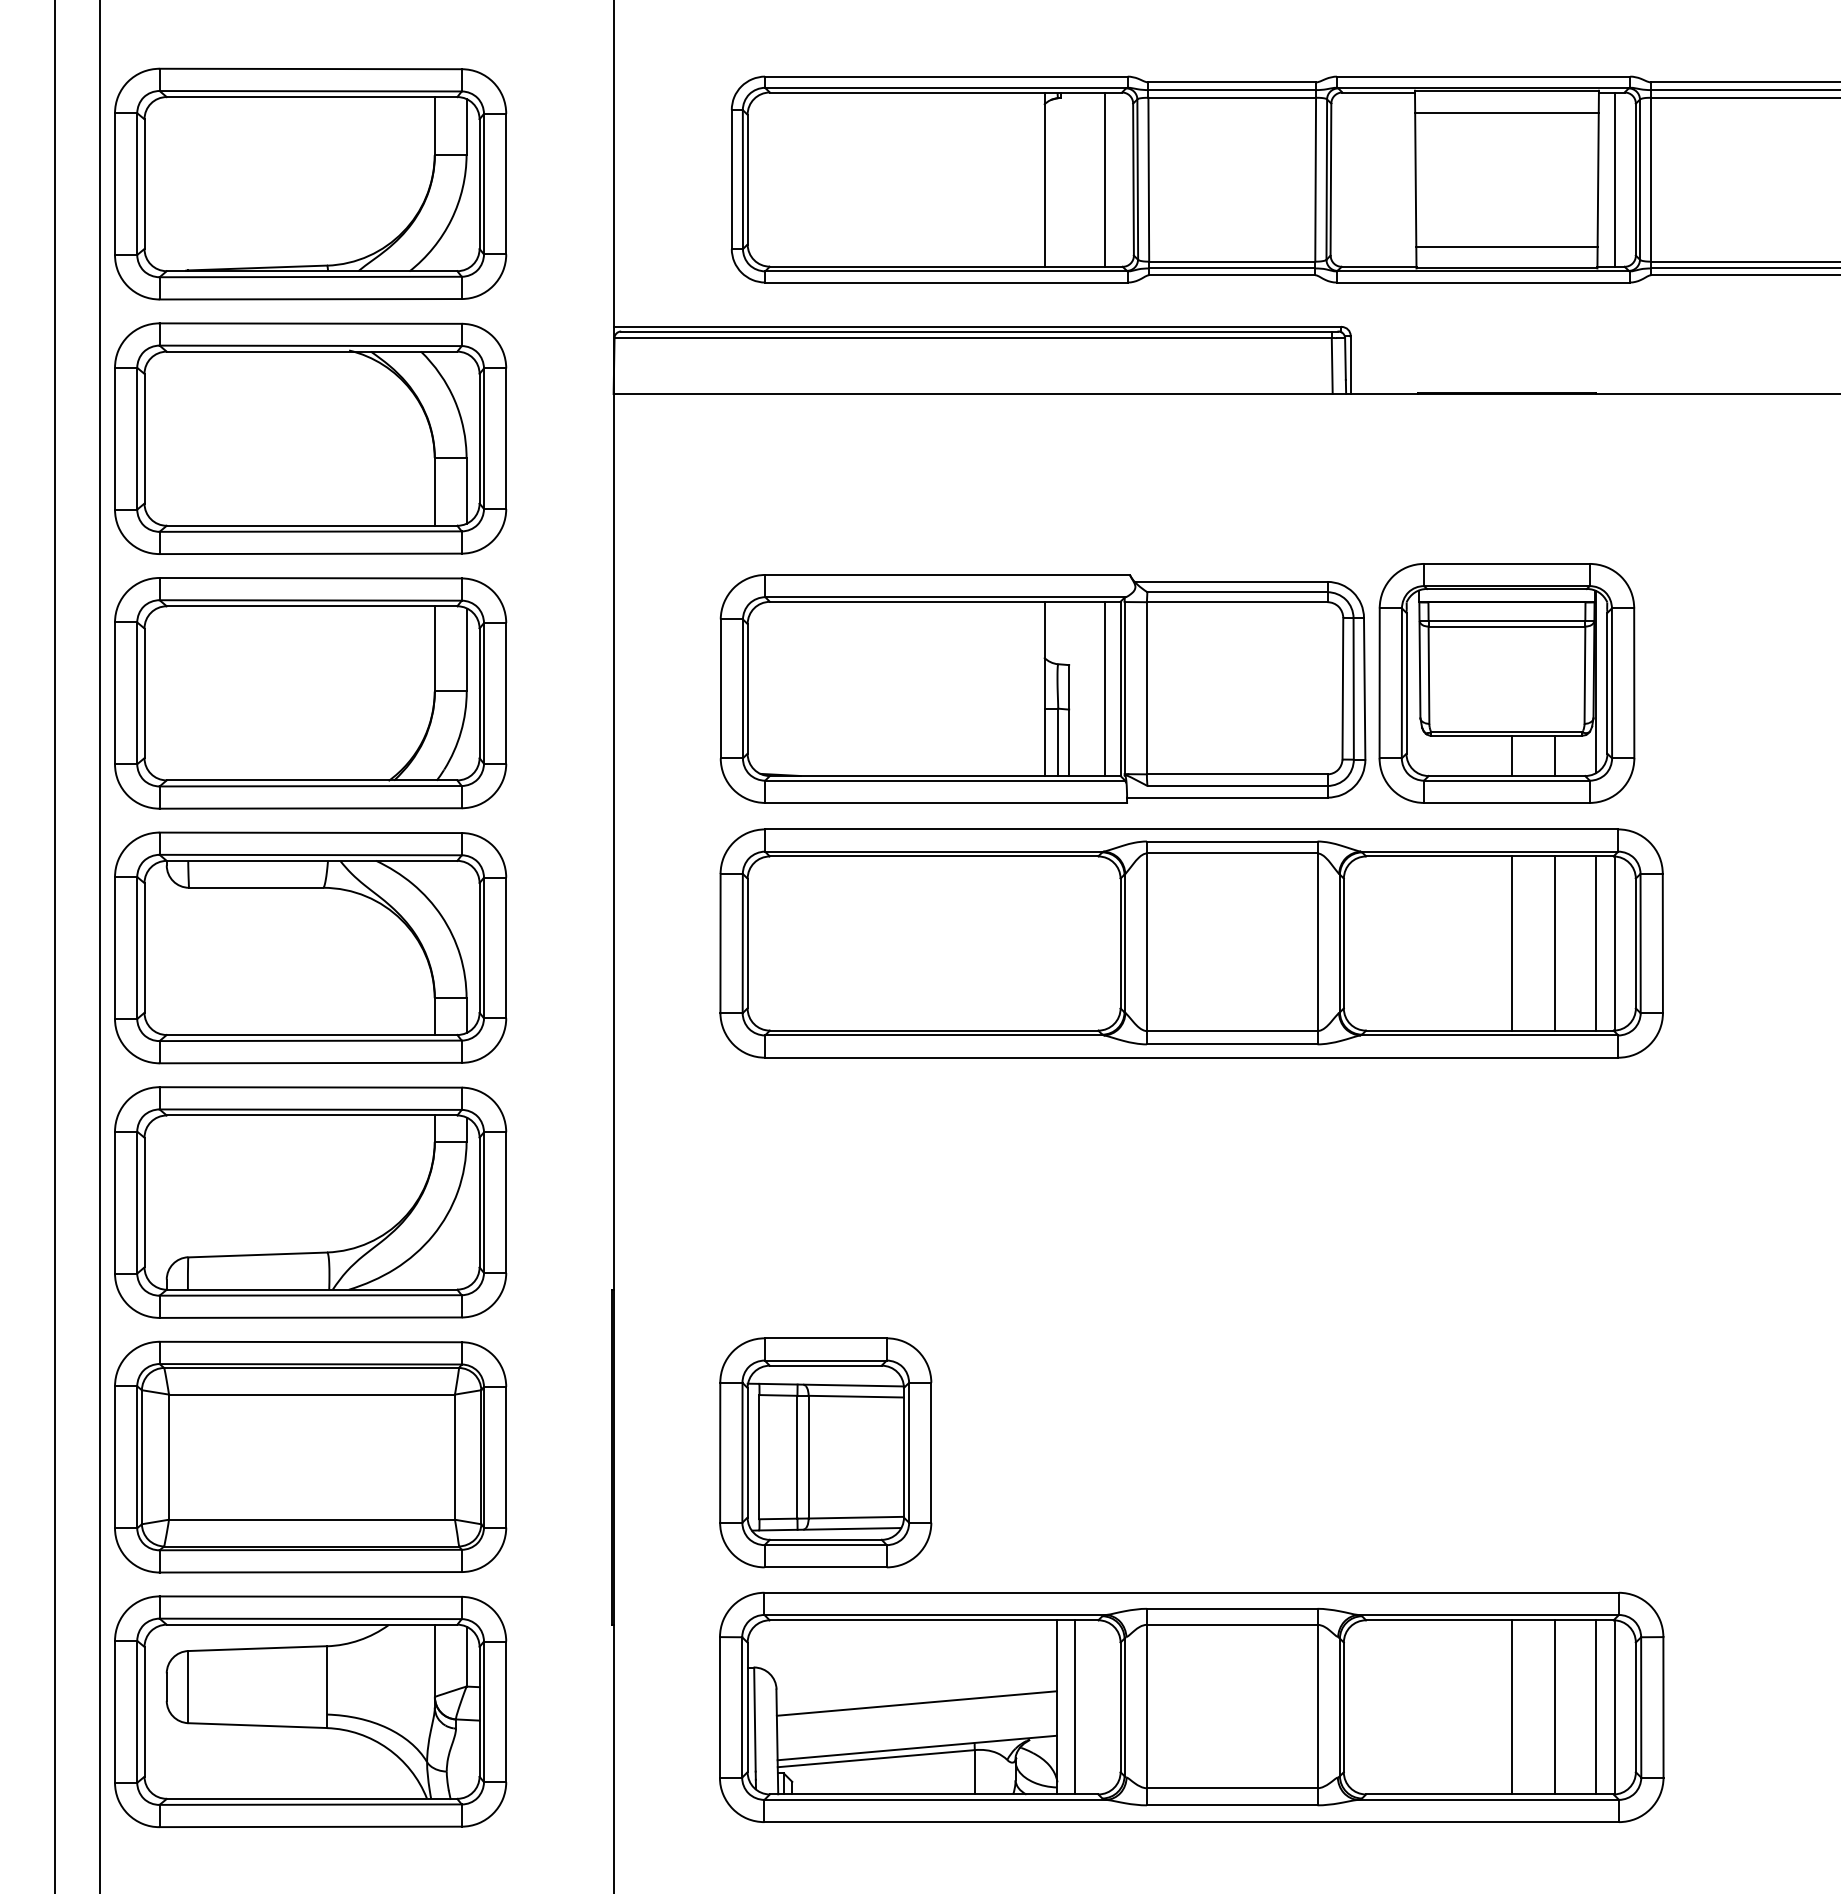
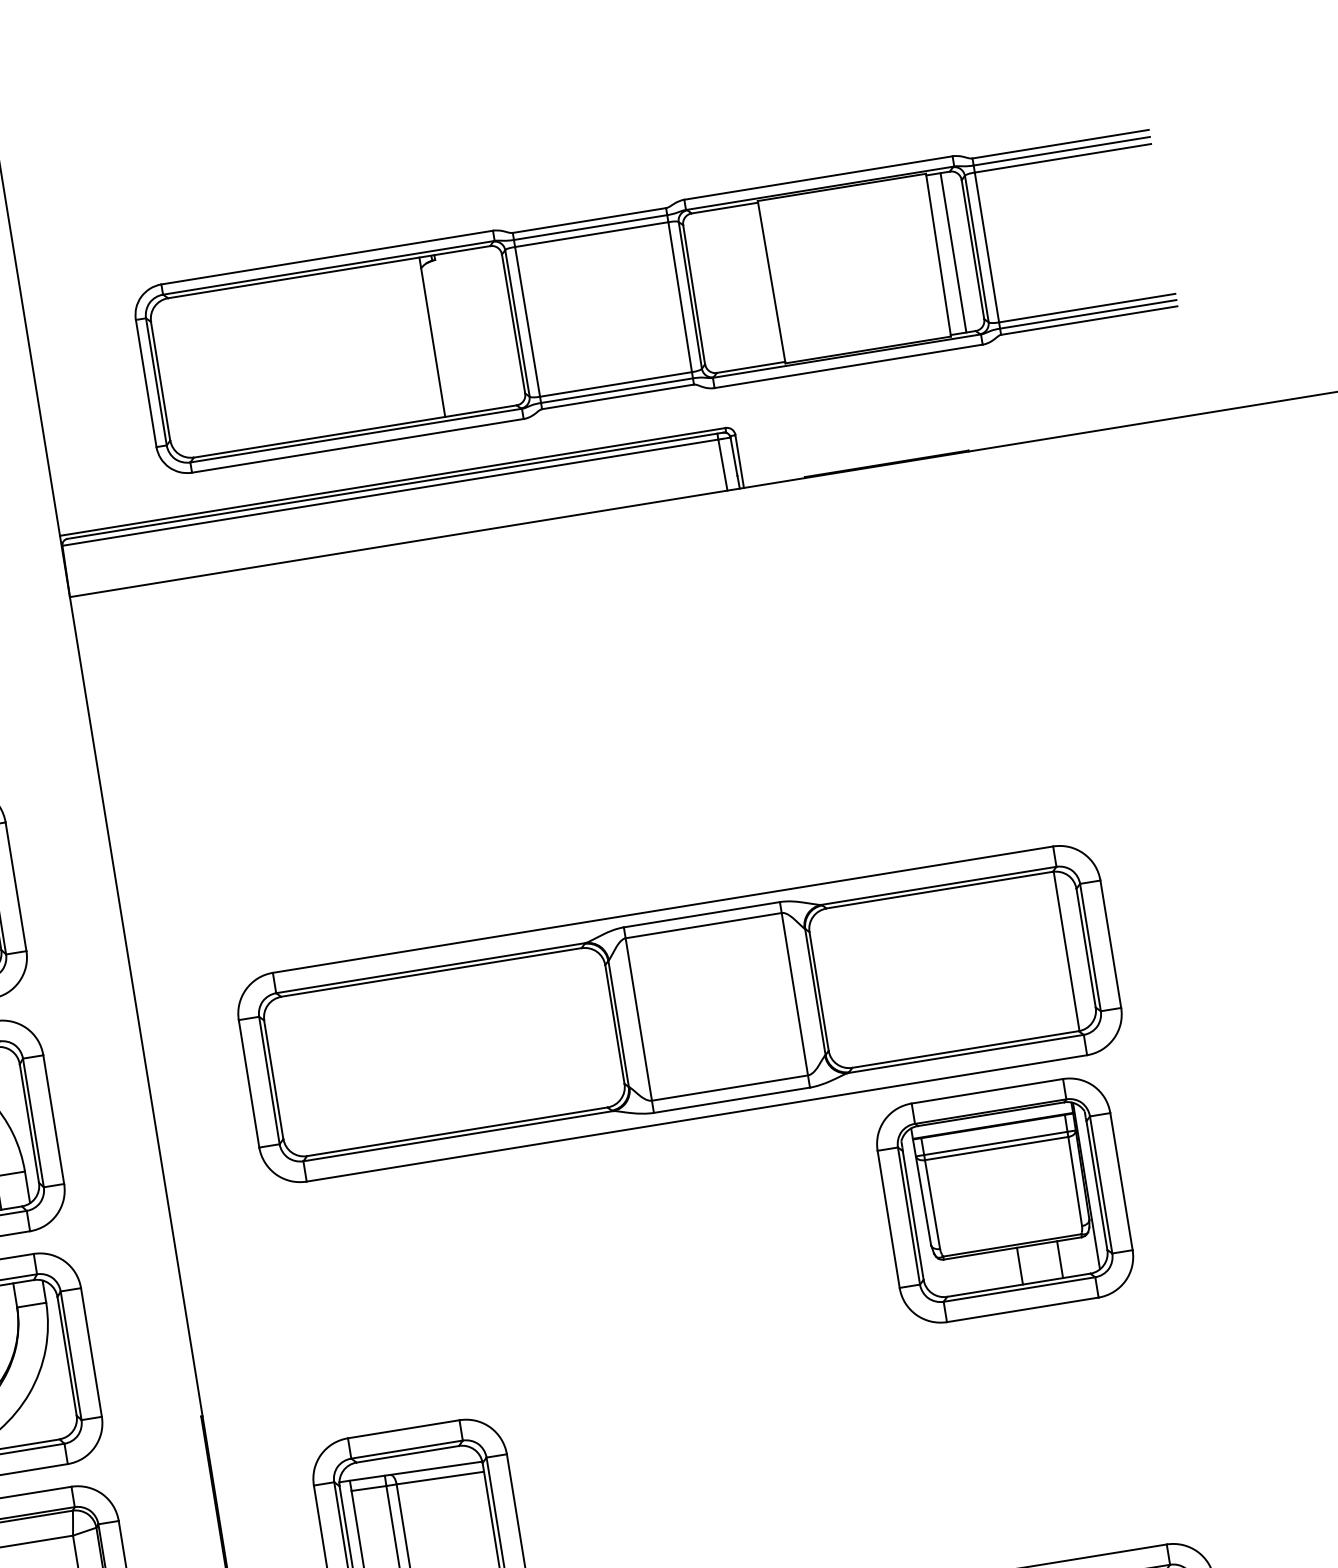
line: (1506, 113) -> (844, 208), removed
line: (1104, 179) -> (487, 328), removed
line: (1506, 246) -> (864, 329), removed
part: (1506, 683) -> (1004, 1200), moved
part: (1042, 688) -> (505, 802), removed
line: (1511, 943) -> (972, 966), removed
line: (1555, 943) -> (1012, 960), removed
line: (1596, 943) -> (1050, 954), removed

